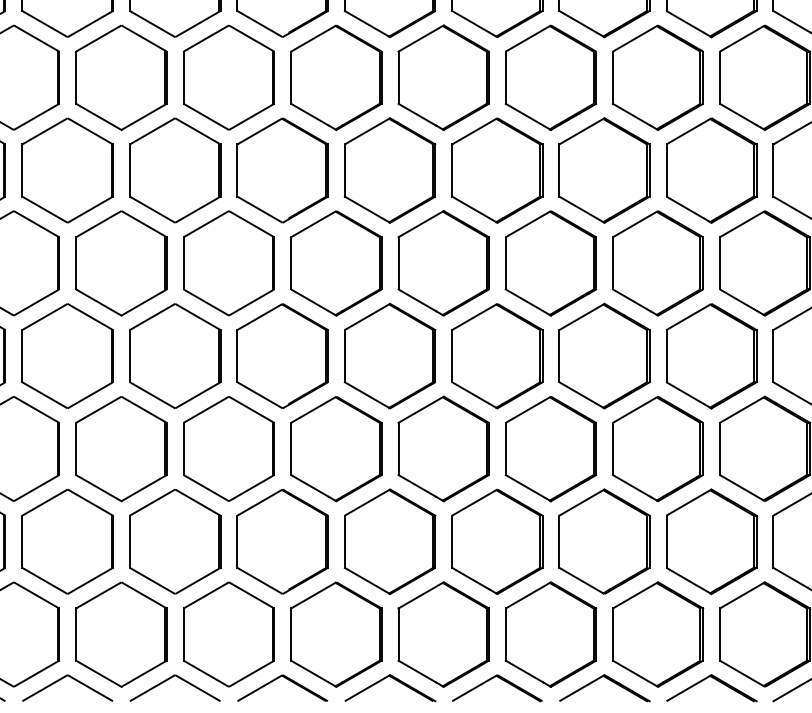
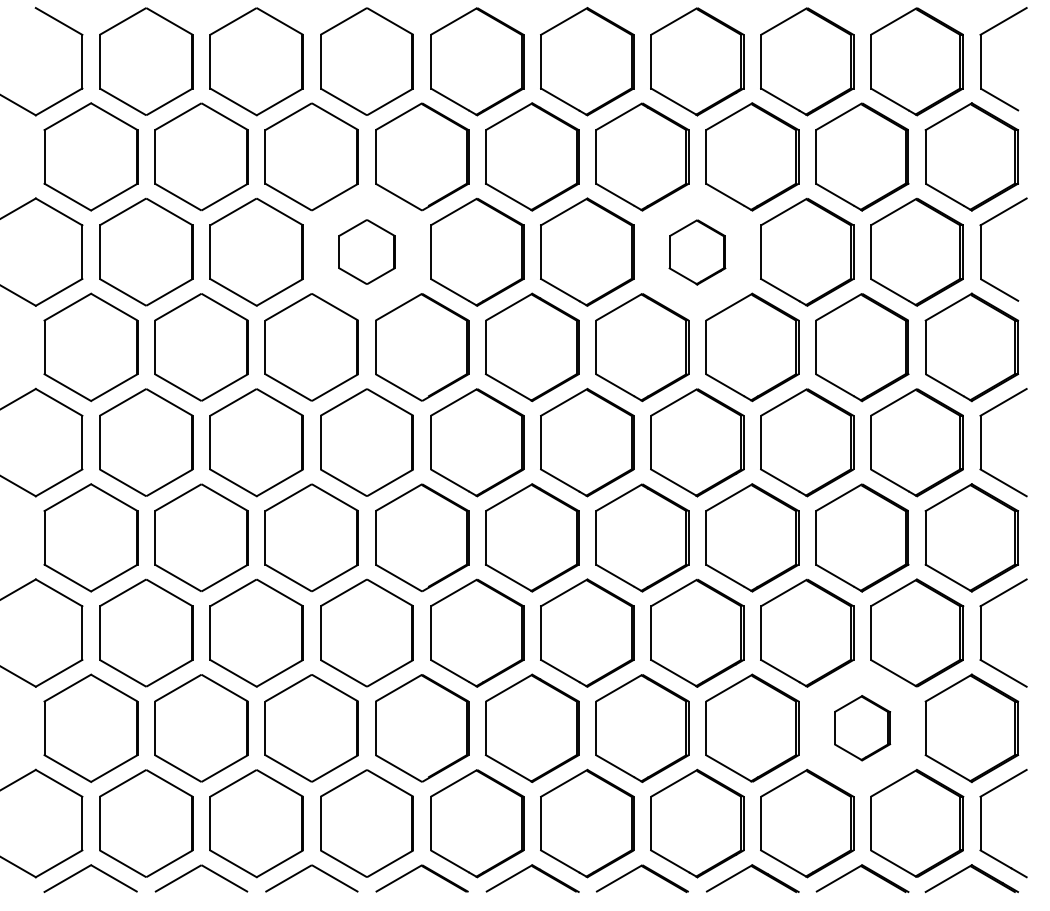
part: (228, 77) -> (366, 251), size x0.6
part: (551, 78) -> (697, 252), size x0.6
part: (711, 540) -> (862, 727), size x0.6

